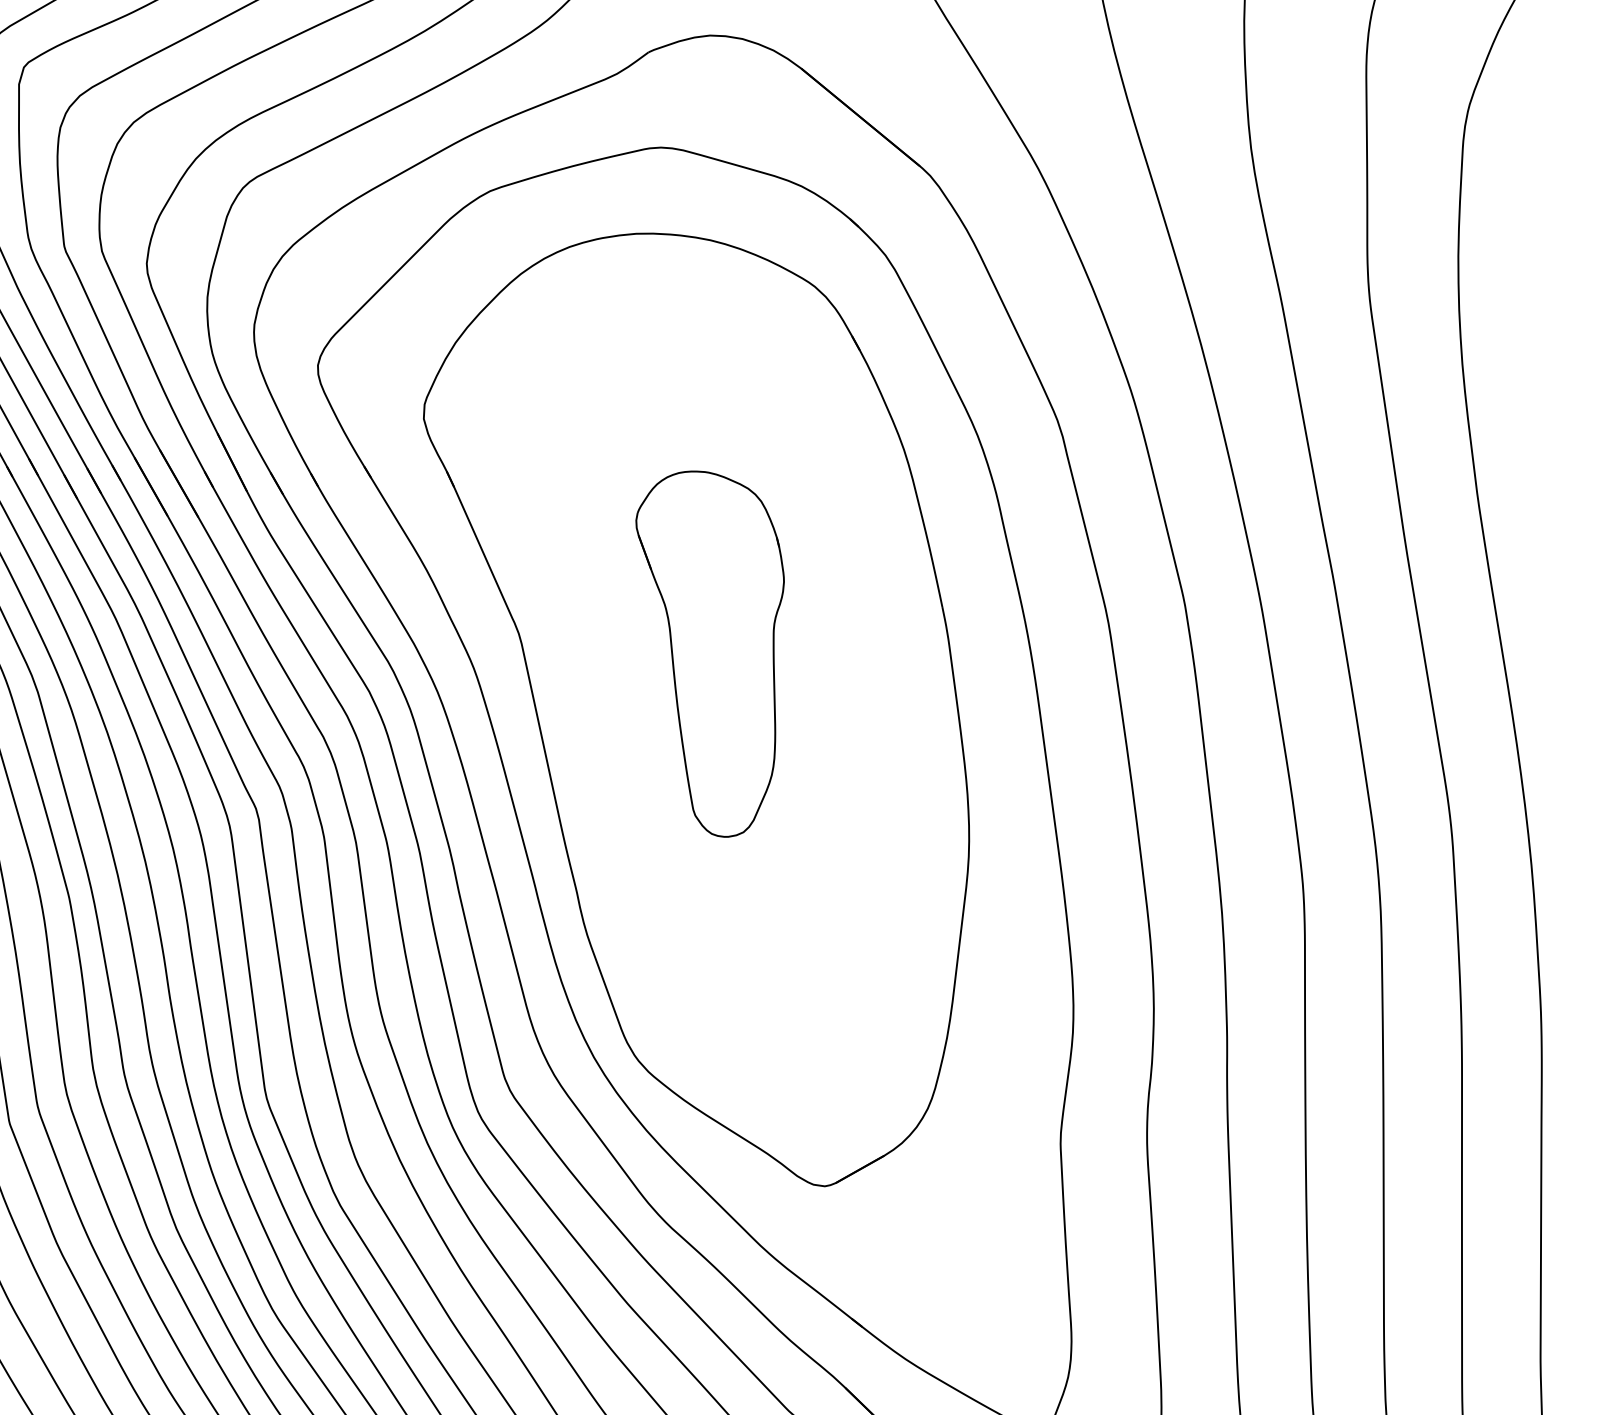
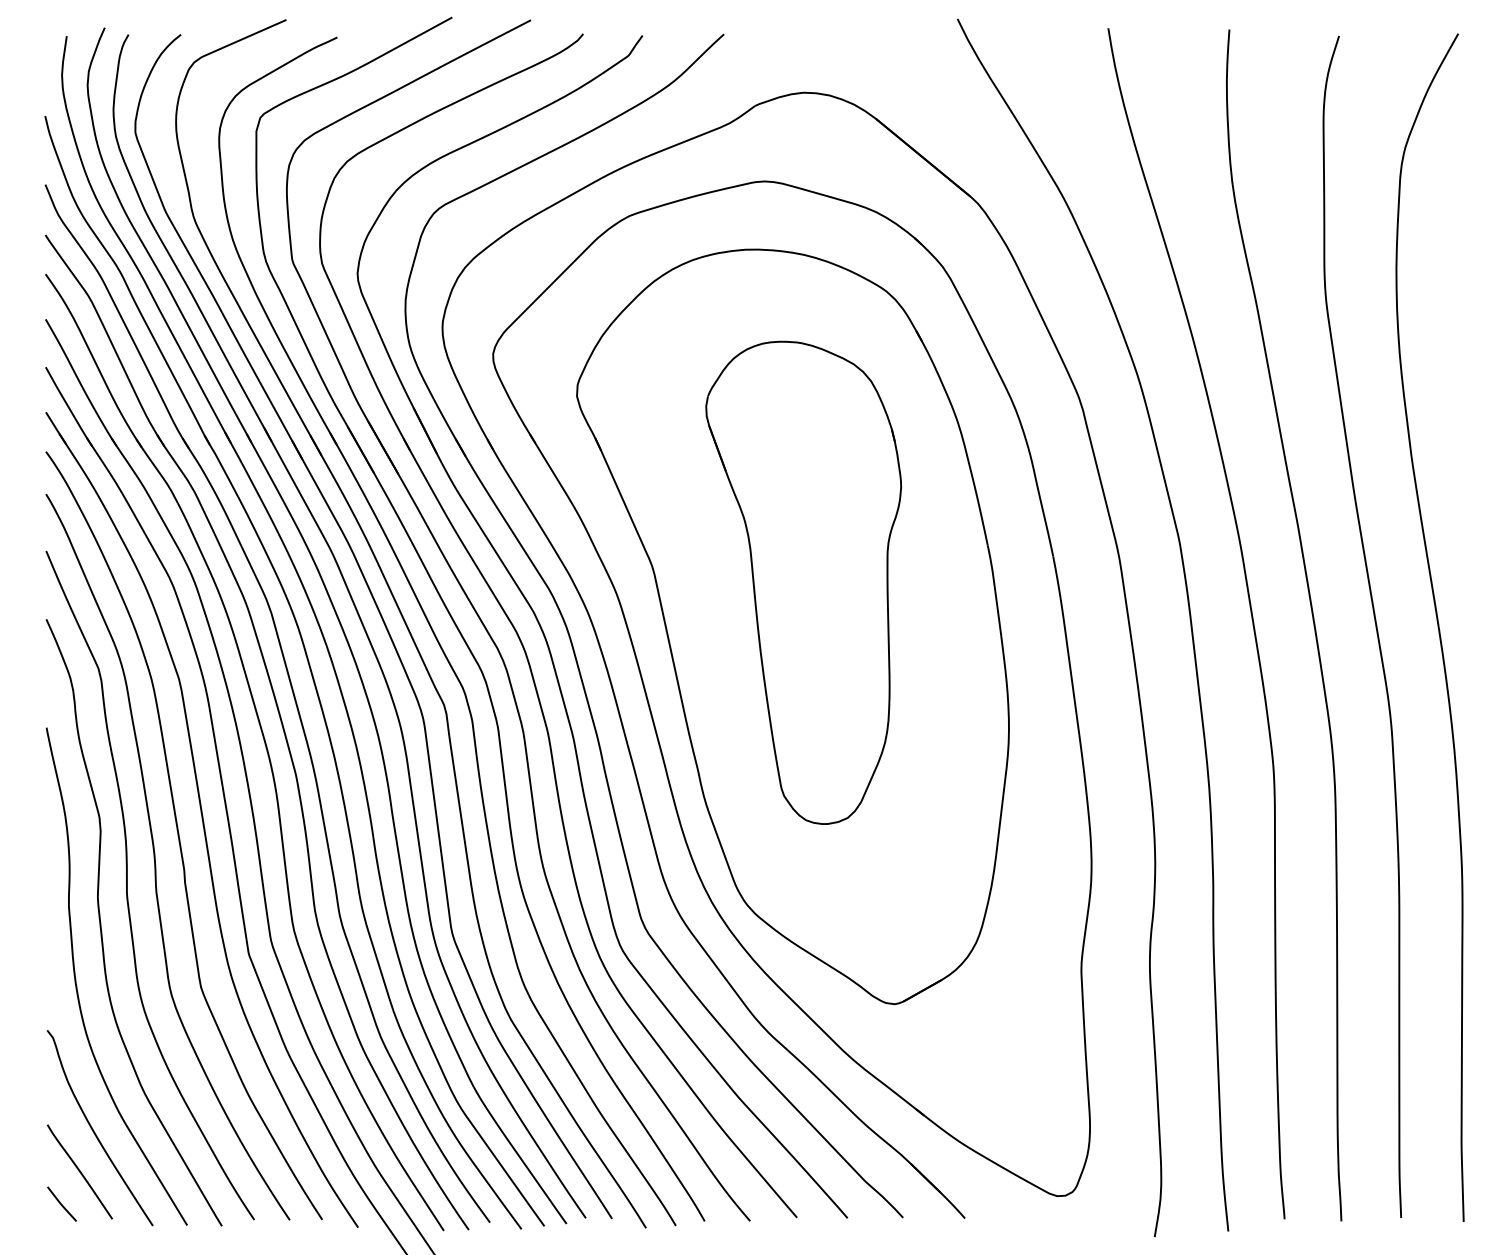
part: (709, 653) -> (803, 582), size x1.67

